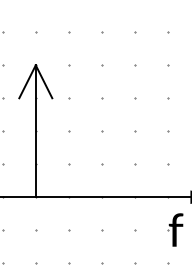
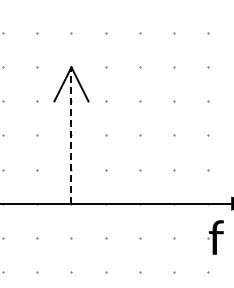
line: (35, 130) -> (71, 134), solid -> dashed

